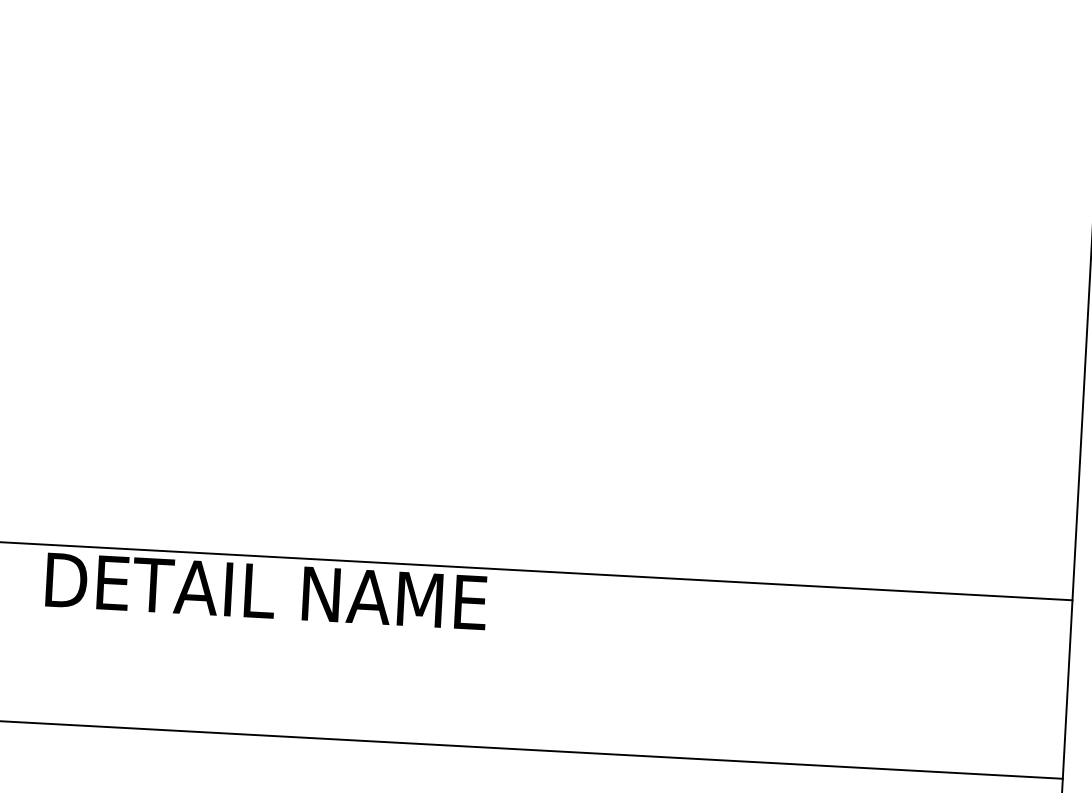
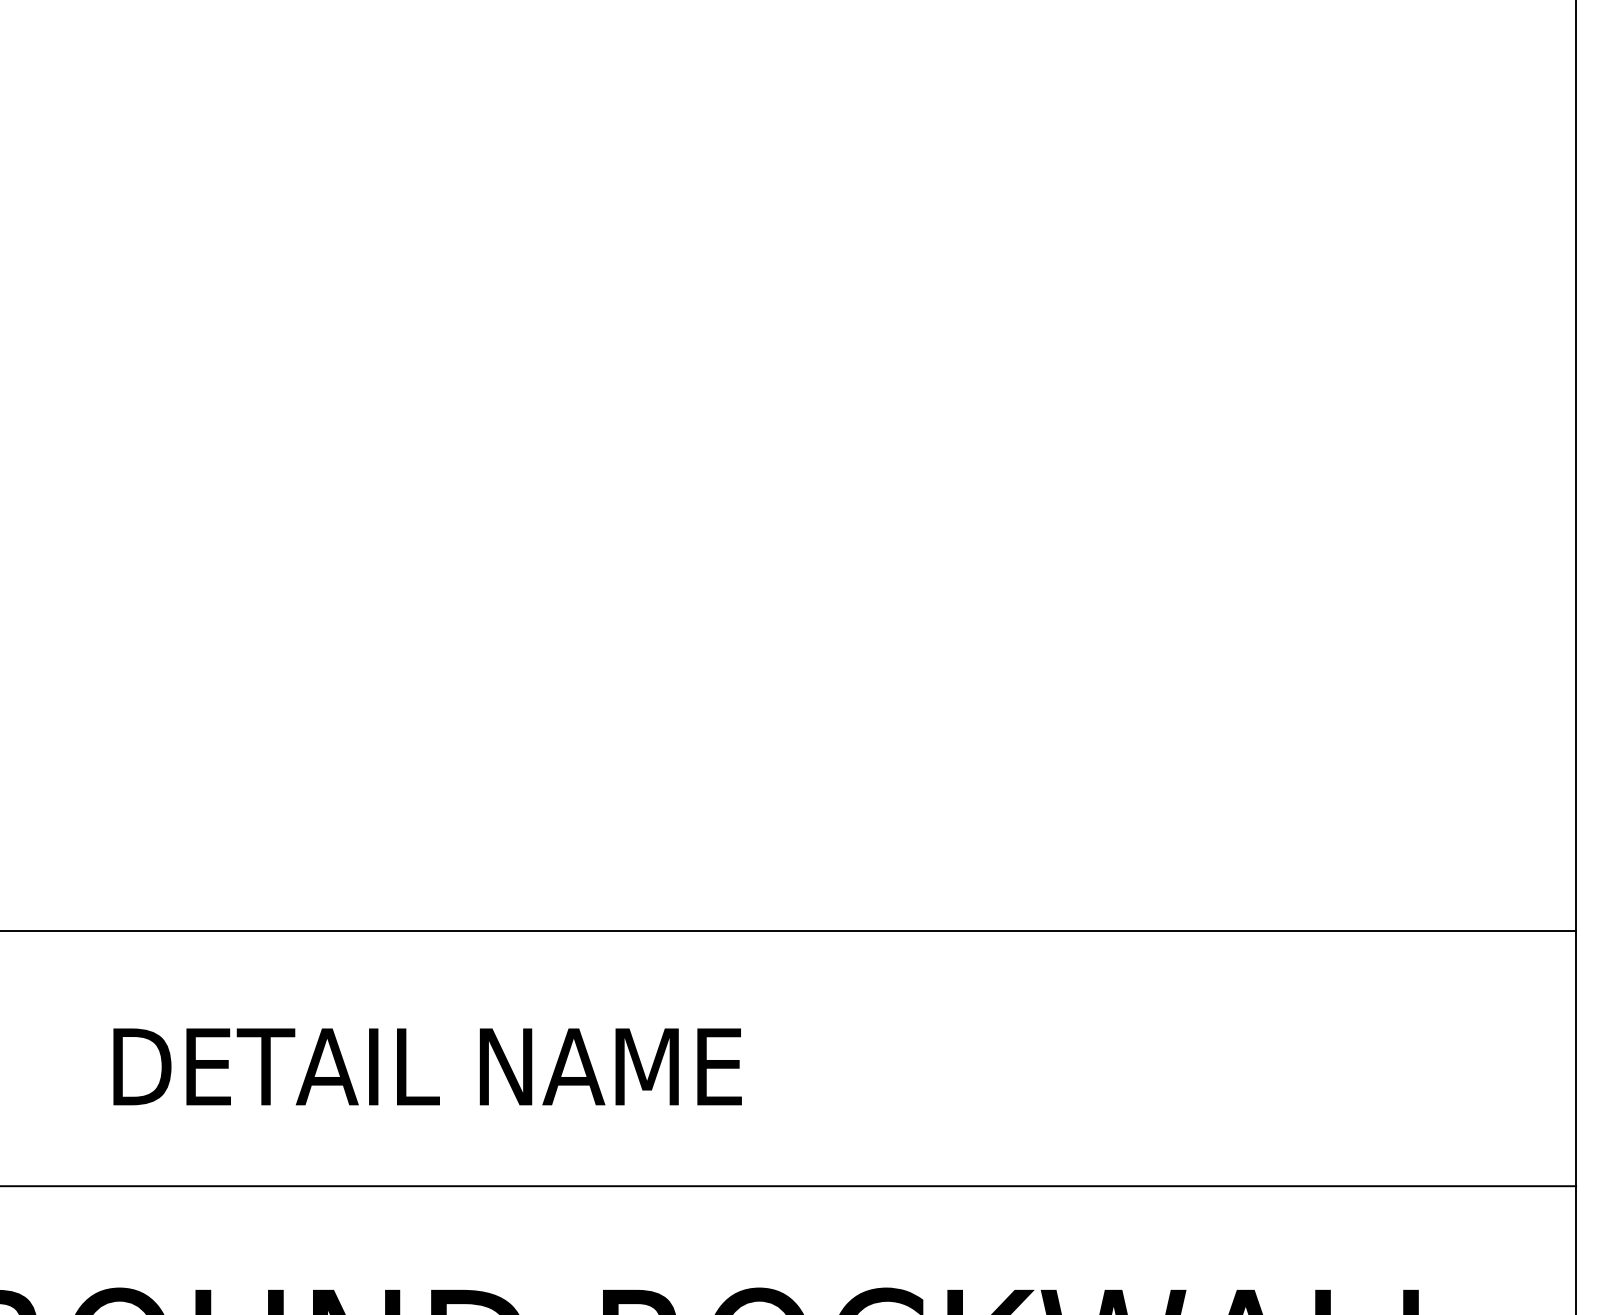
text: (266, 591) -> (427, 1066), moved

